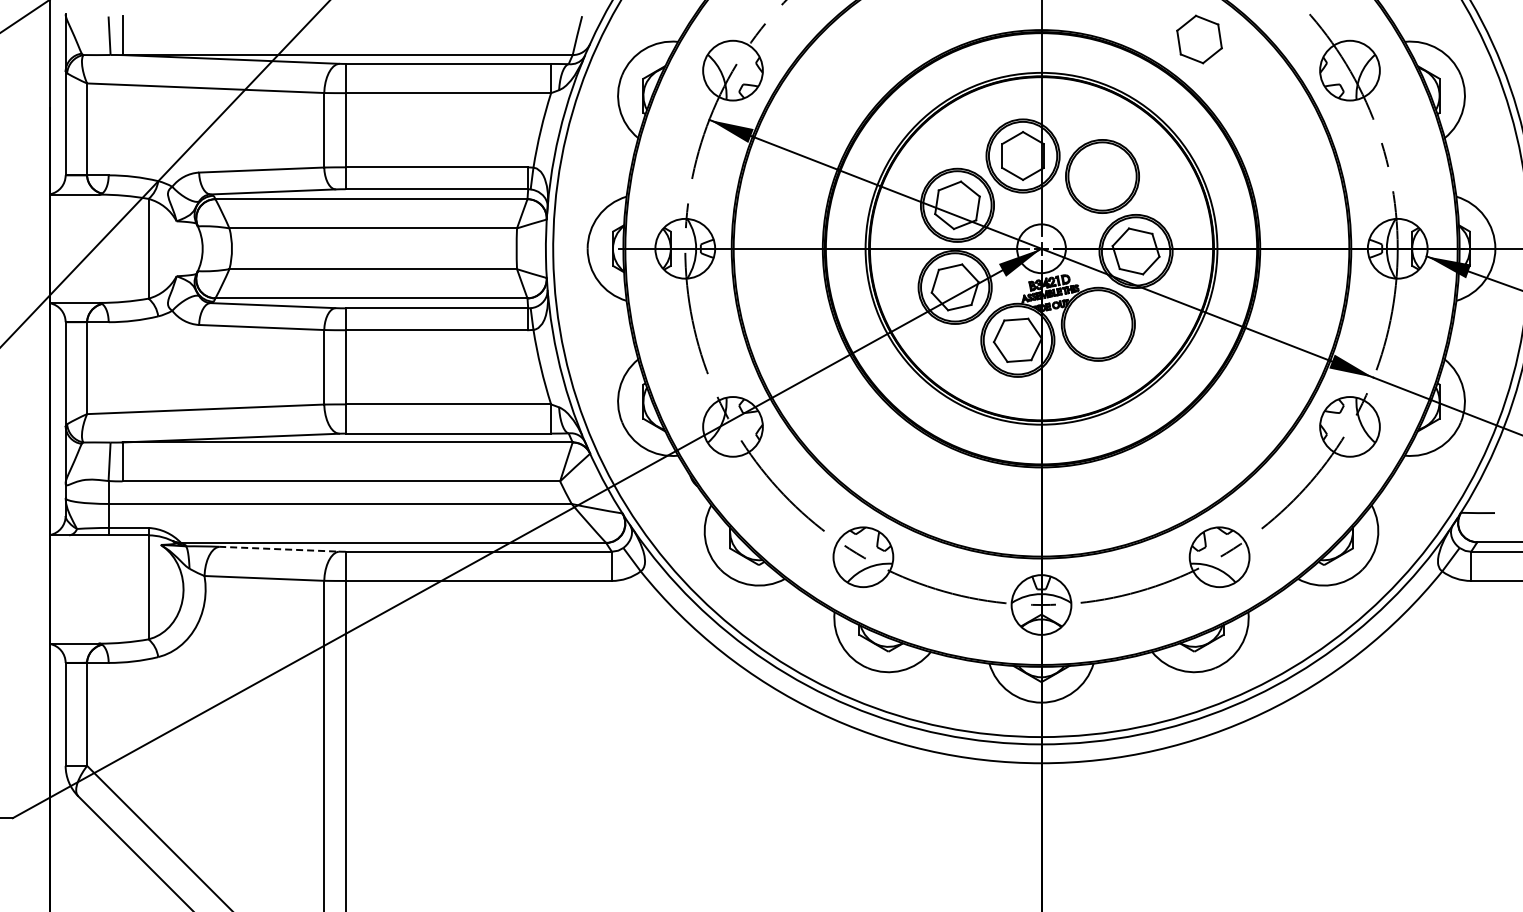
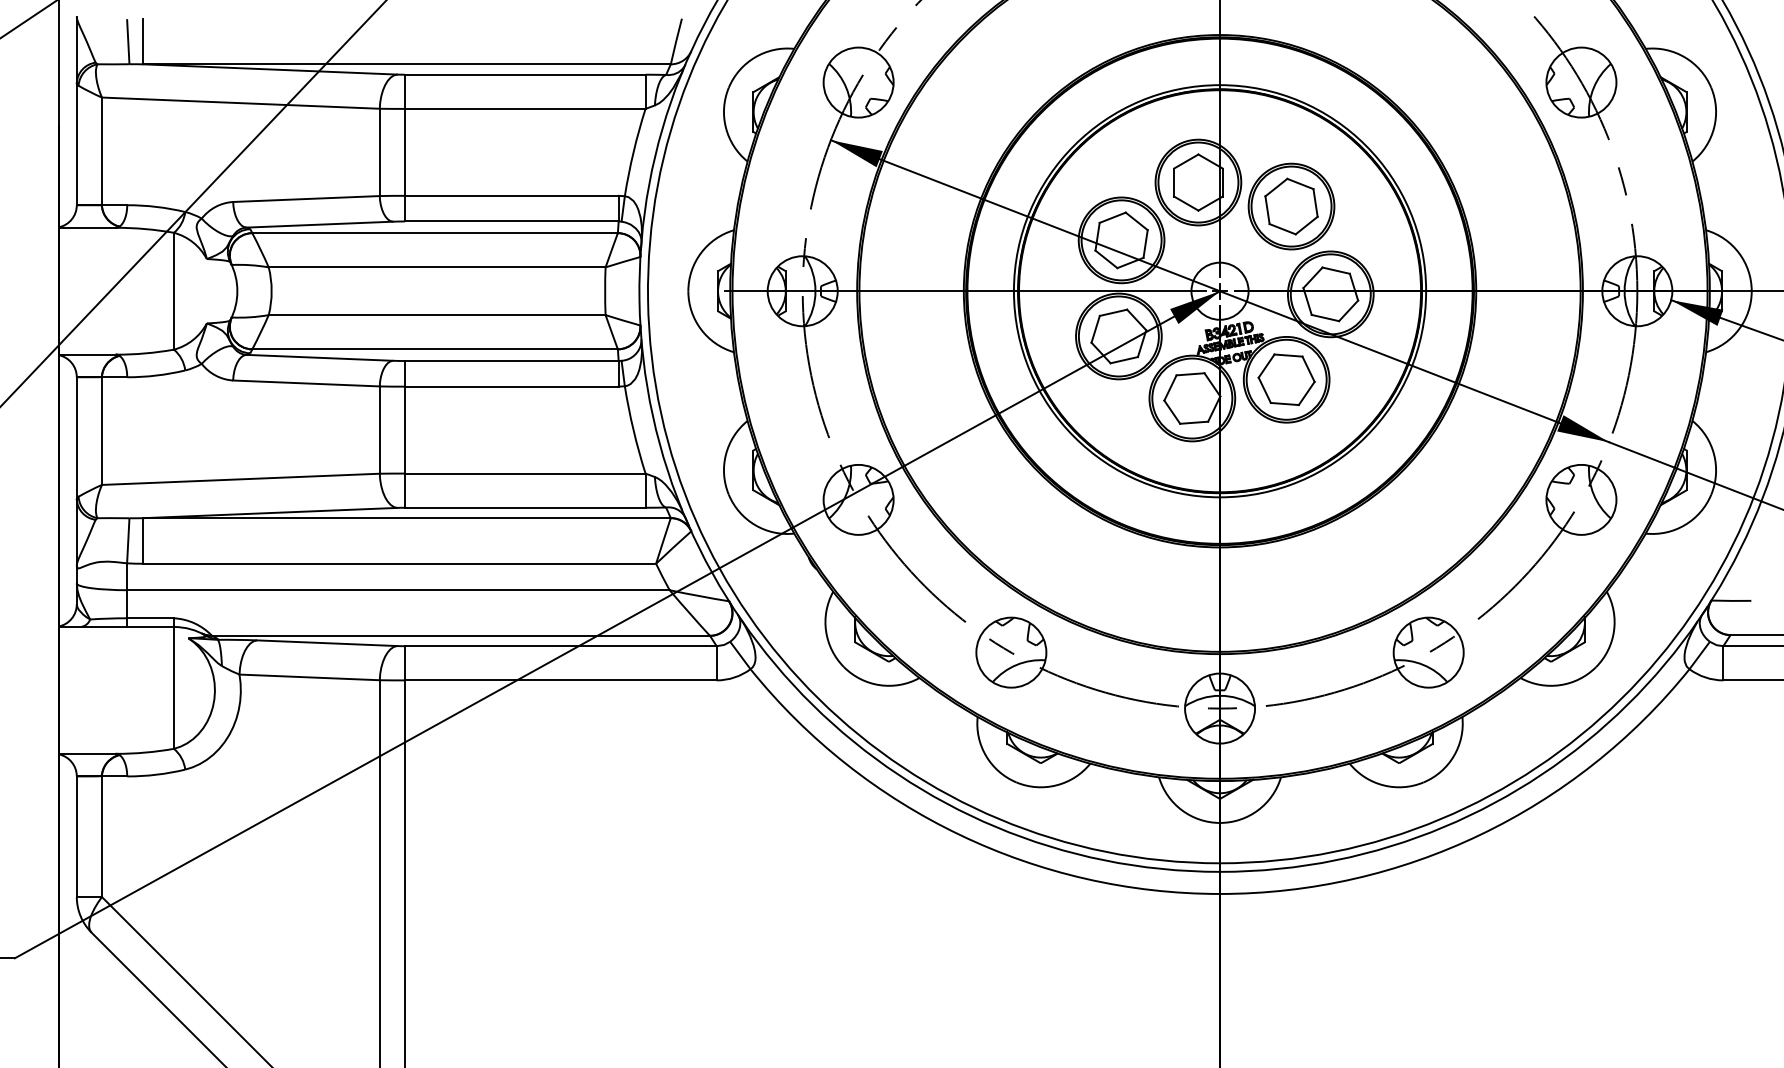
part: (1199, 39) -> (1291, 206), moved
part: (1098, 323) -> (1286, 378), added
line: (279, 549) -> (327, 643), dashed -> solid

